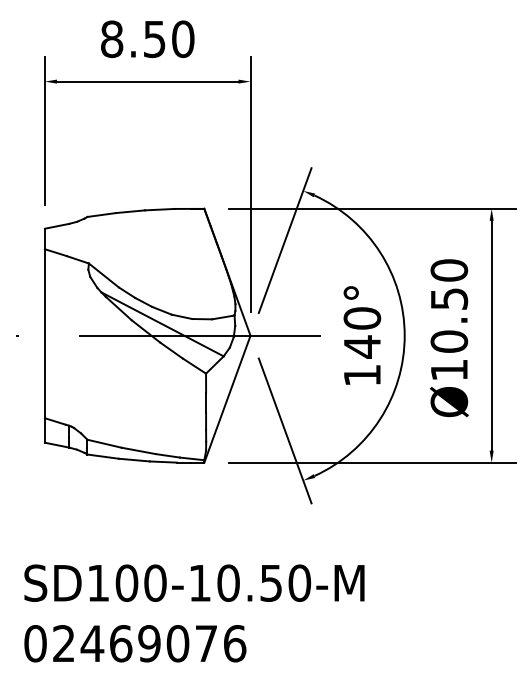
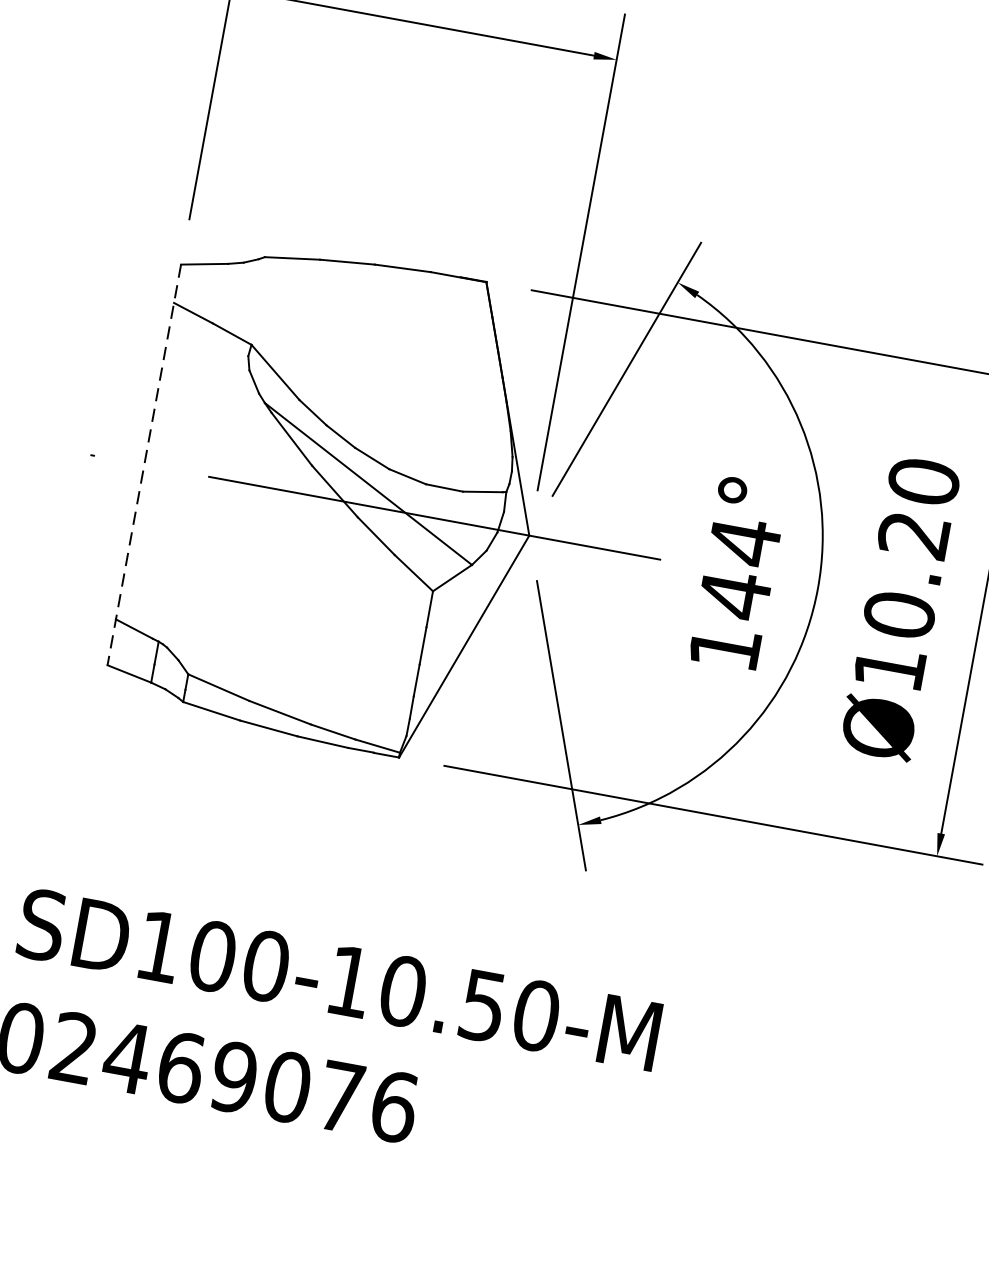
text: (449, 298) -> (914, 534), Ø10.50 -> Ø10.20
text: (362, 318) -> (744, 541), 140° -> 144°
line: (44, 336) -> (143, 466), solid -> dashed

